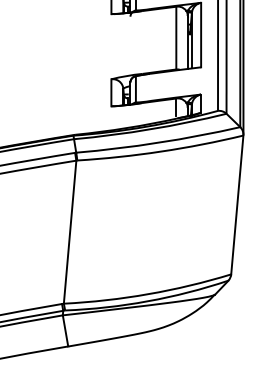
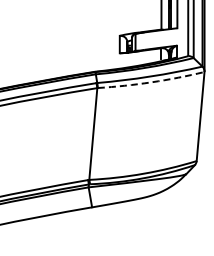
arc: (160, 151) -> (151, 82), solid -> dashed

